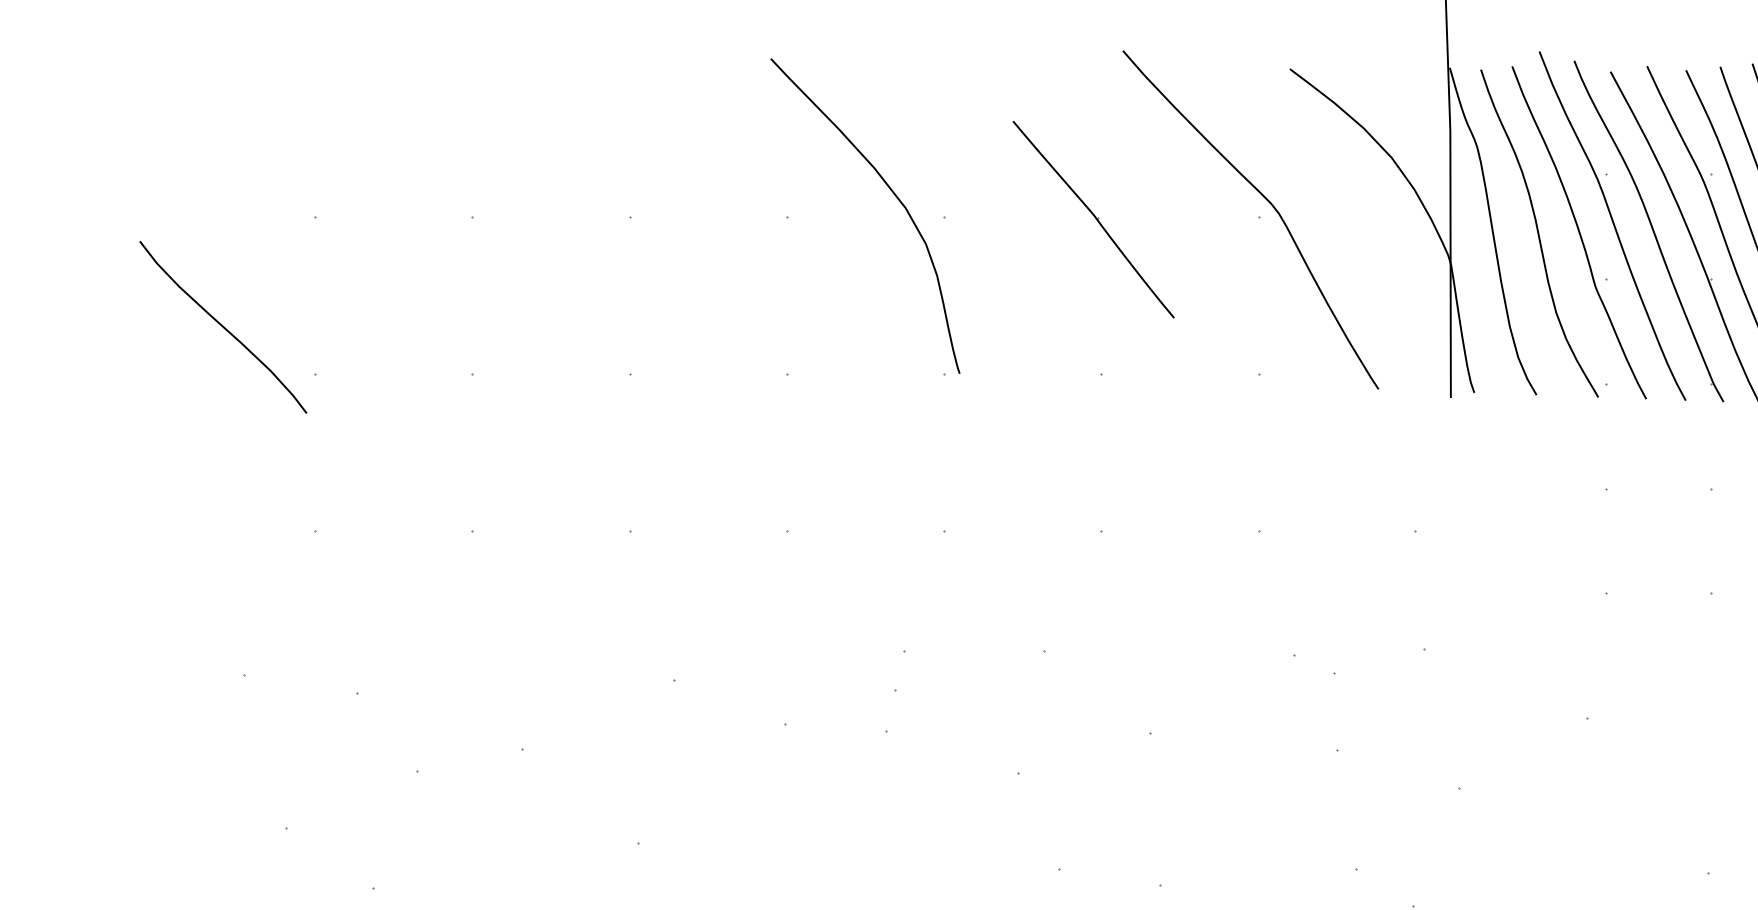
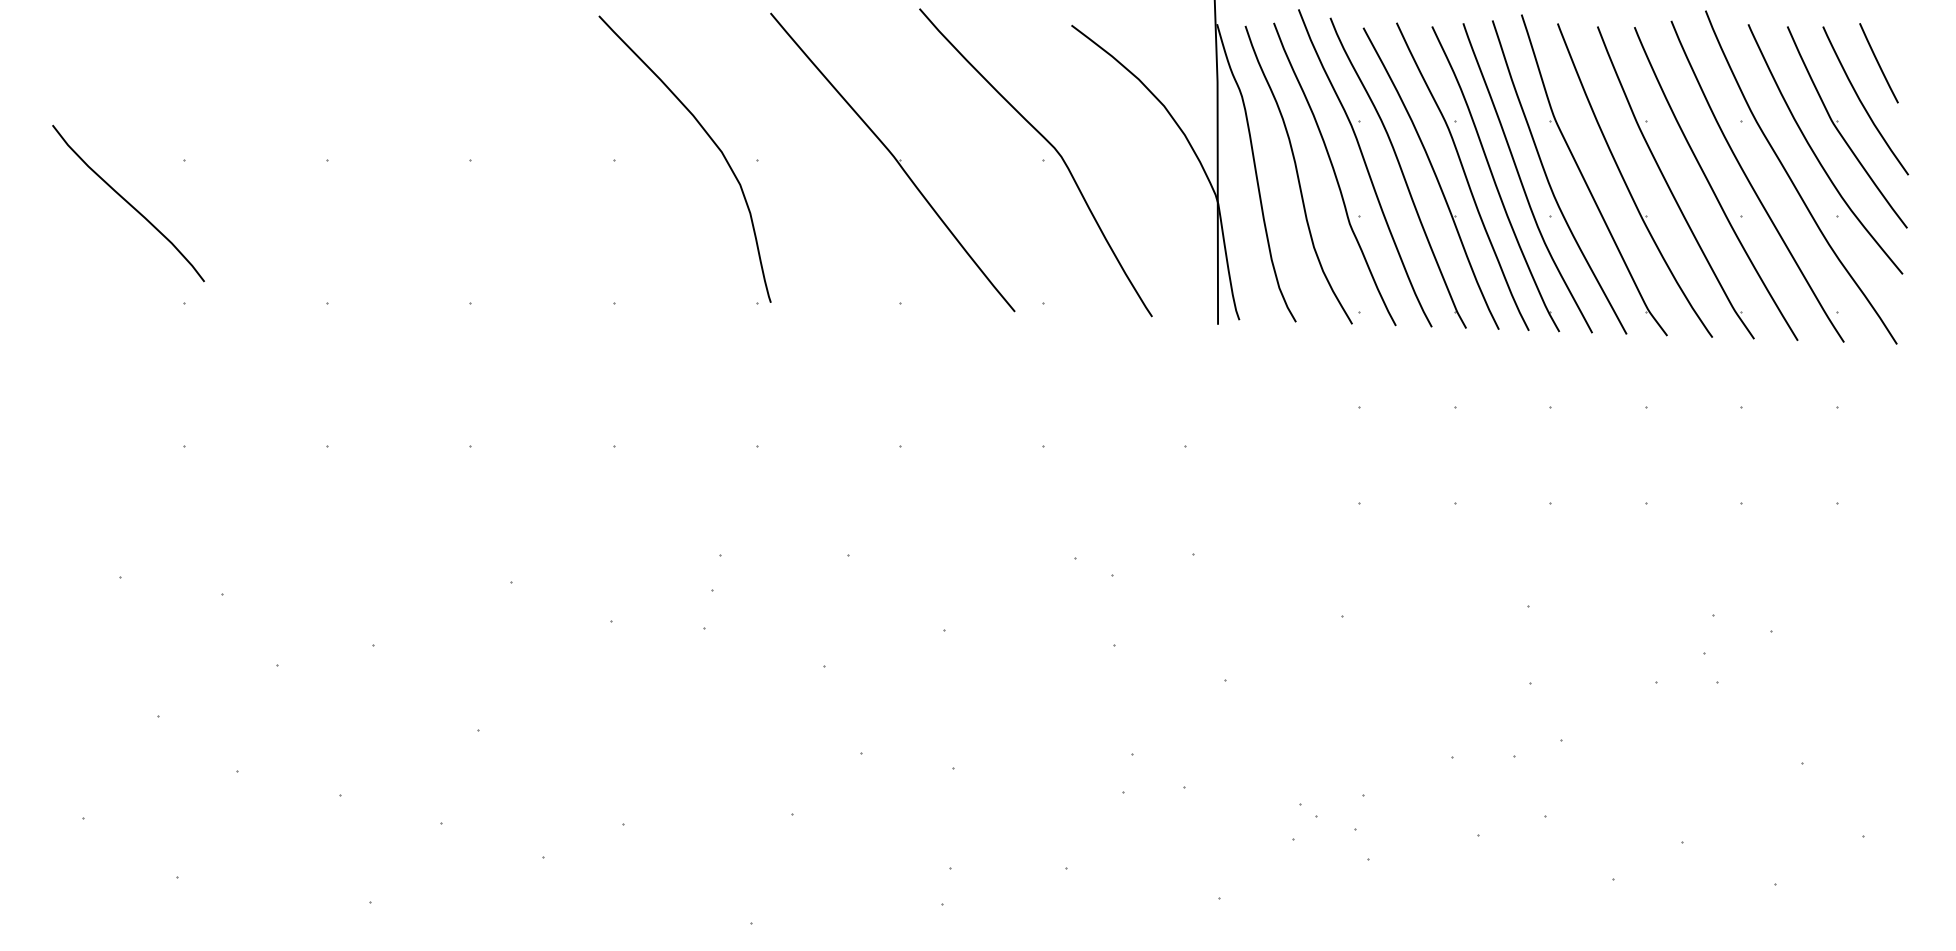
part: (1093, 219) -> (892, 162), size x1.67
curve: (223, 327) -> (128, 203), moved

